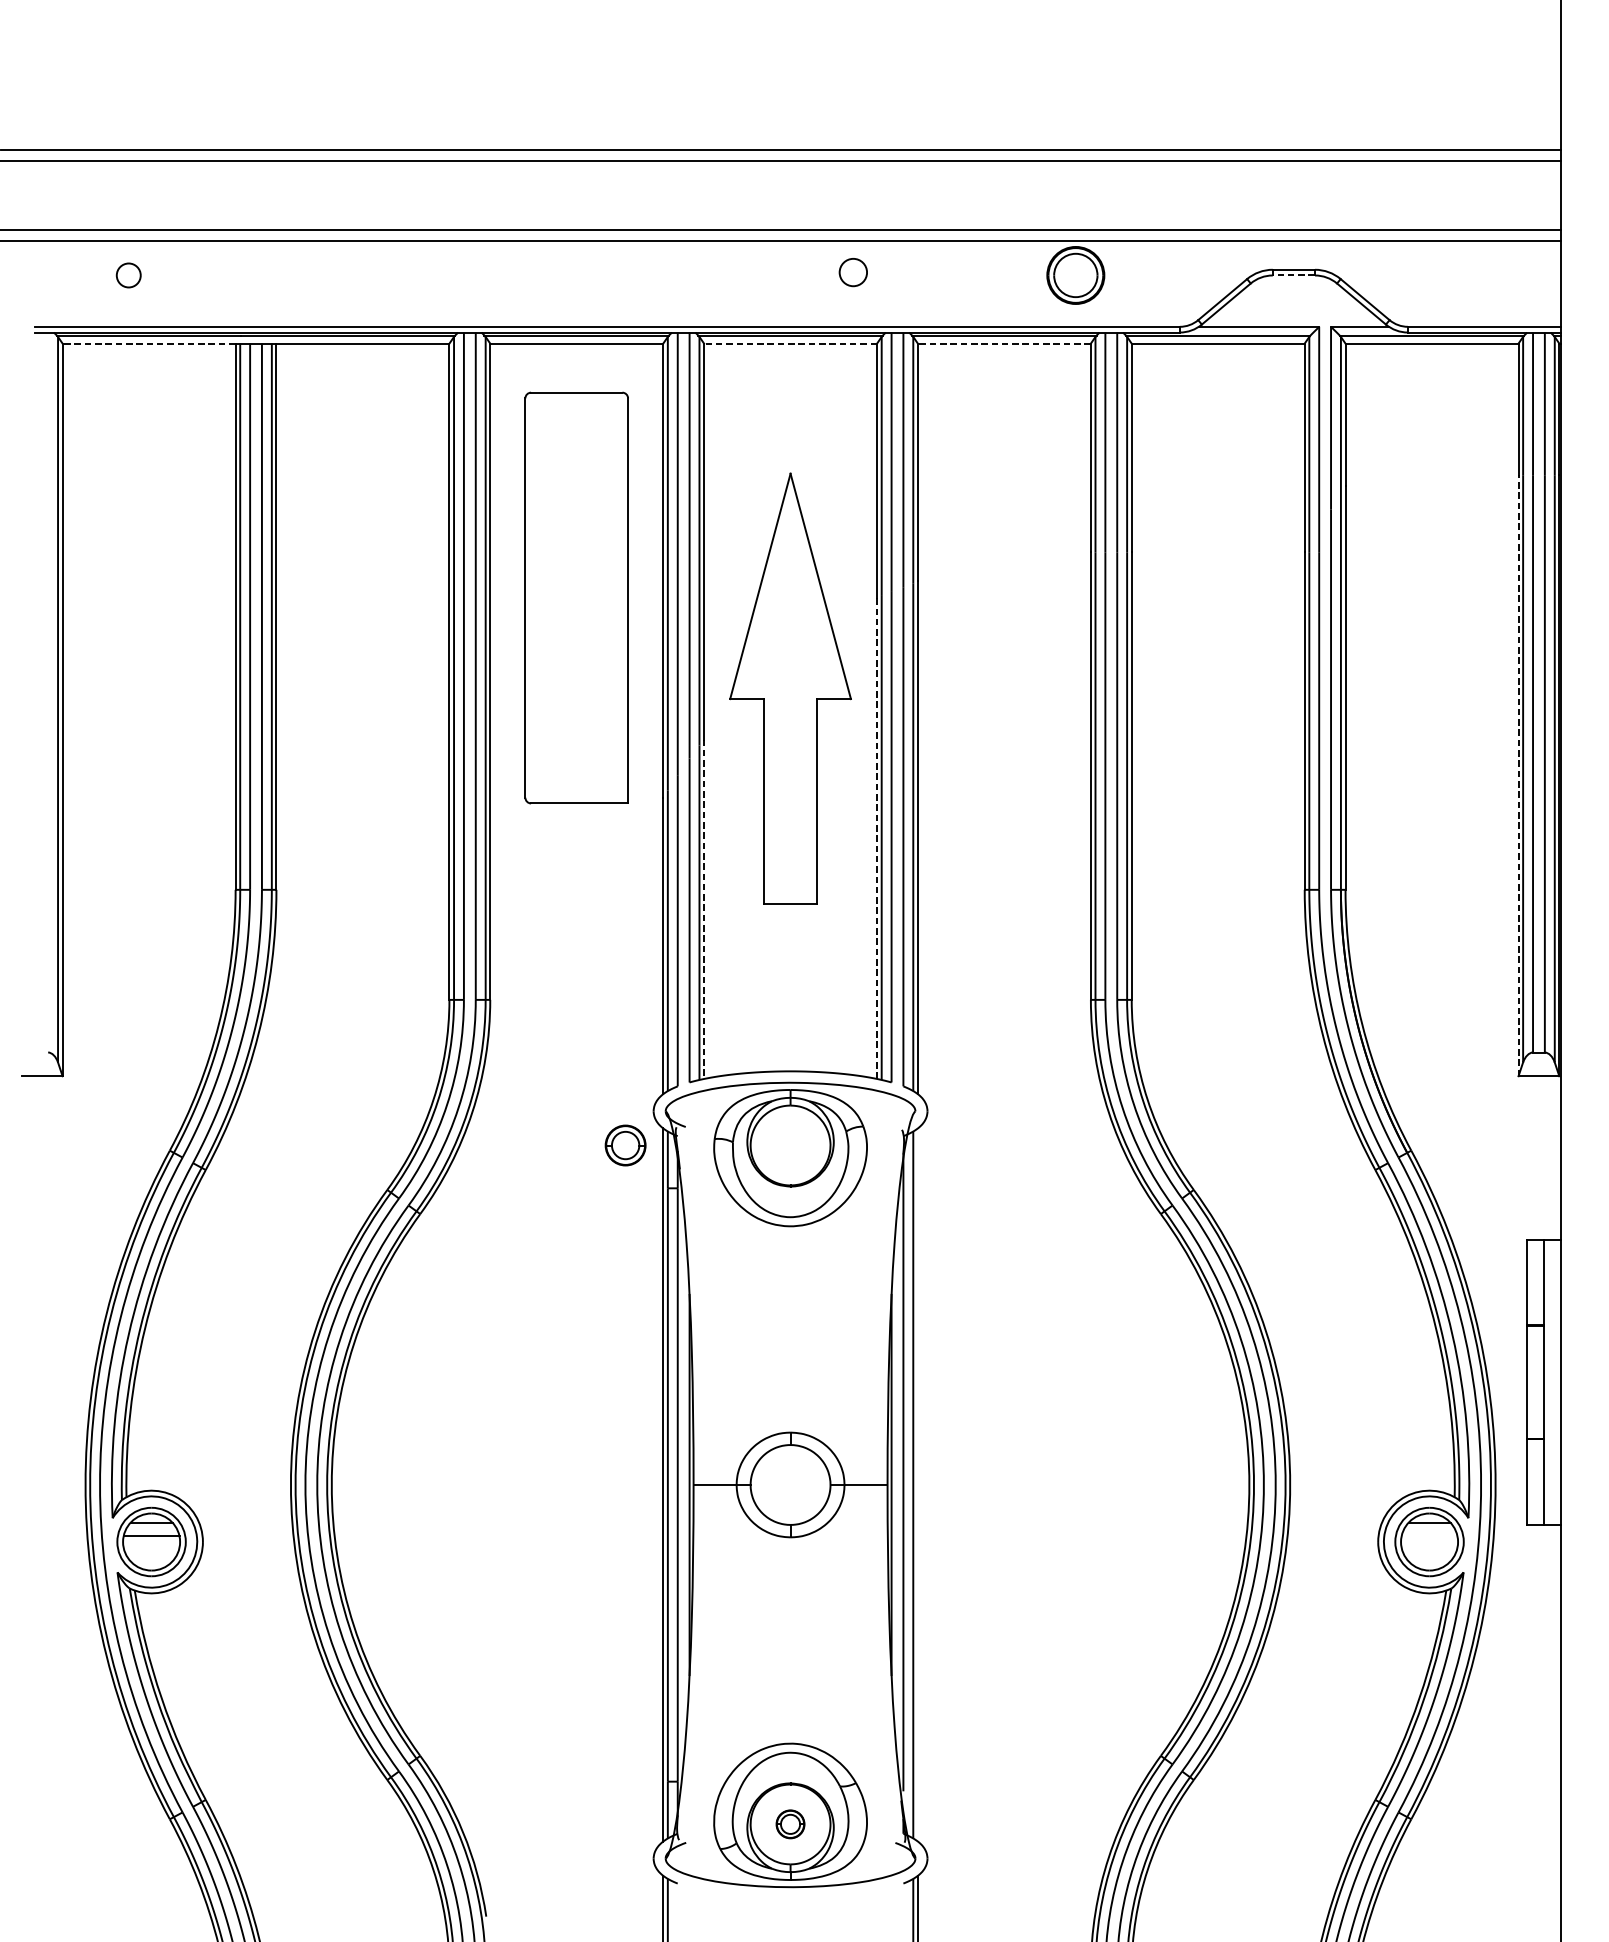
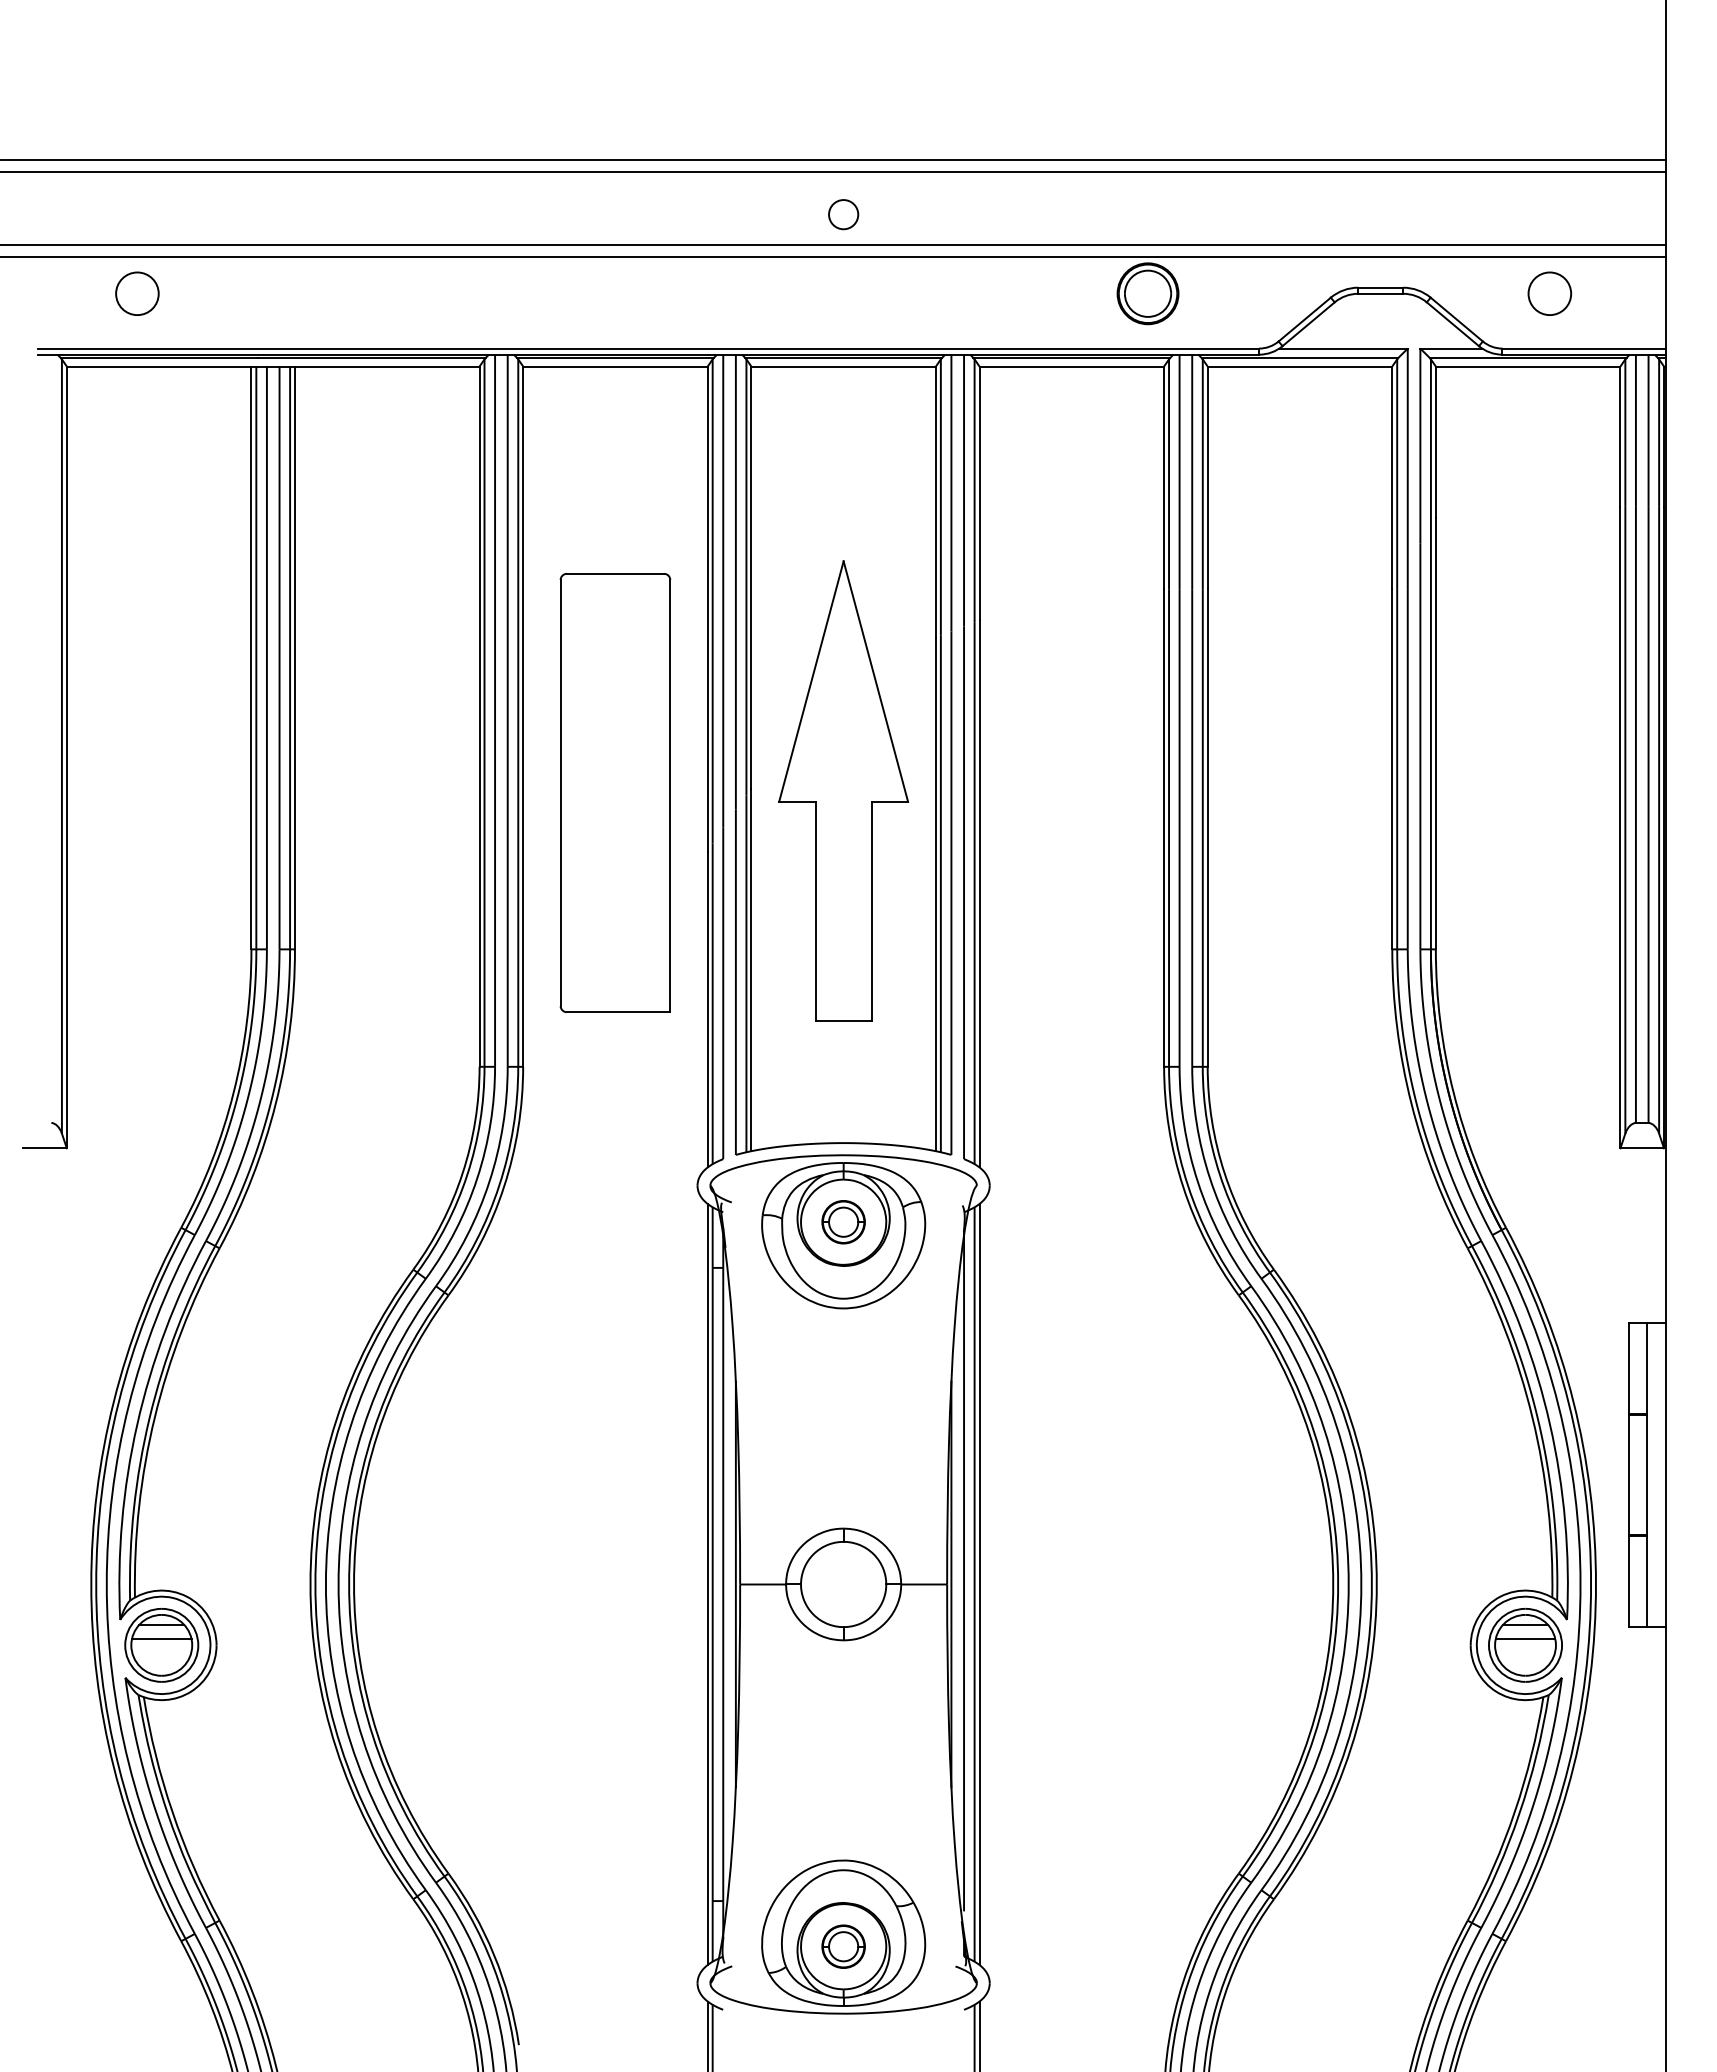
circle: (853, 272) -> (843, 214), moved
circle: (128, 275) -> (137, 293), size x1.67
line: (1293, 275) -> (1380, 293), dashed -> solid
circle: (1452, 275) -> (1549, 293), added
line: (148, 343) -> (158, 366), dashed -> solid
line: (790, 343) -> (843, 366), dashed -> solid
line: (1004, 343) -> (1071, 366), dashed -> solid
part: (576, 597) -> (615, 792), moved
part: (790, 688) -> (843, 790), moved
line: (1518, 775) -> (1620, 827), dashed -> solid
line: (876, 838) -> (935, 894), dashed -> solid
line: (704, 909) -> (751, 970), dashed -> solid
part: (625, 1145) -> (843, 1222), moved
line: (917, 1484) -> (979, 1584), added
line: (1429, 1536) -> (1525, 1639), added
part: (790, 1824) -> (843, 1946), size x1.43

